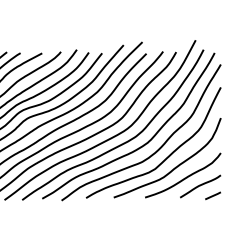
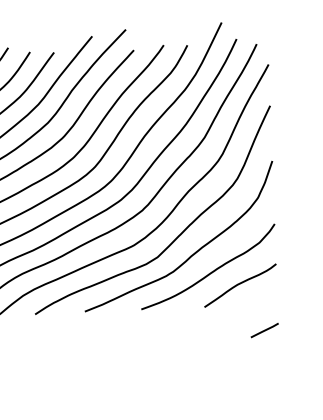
line: (212, 195) -> (263, 329), moved

